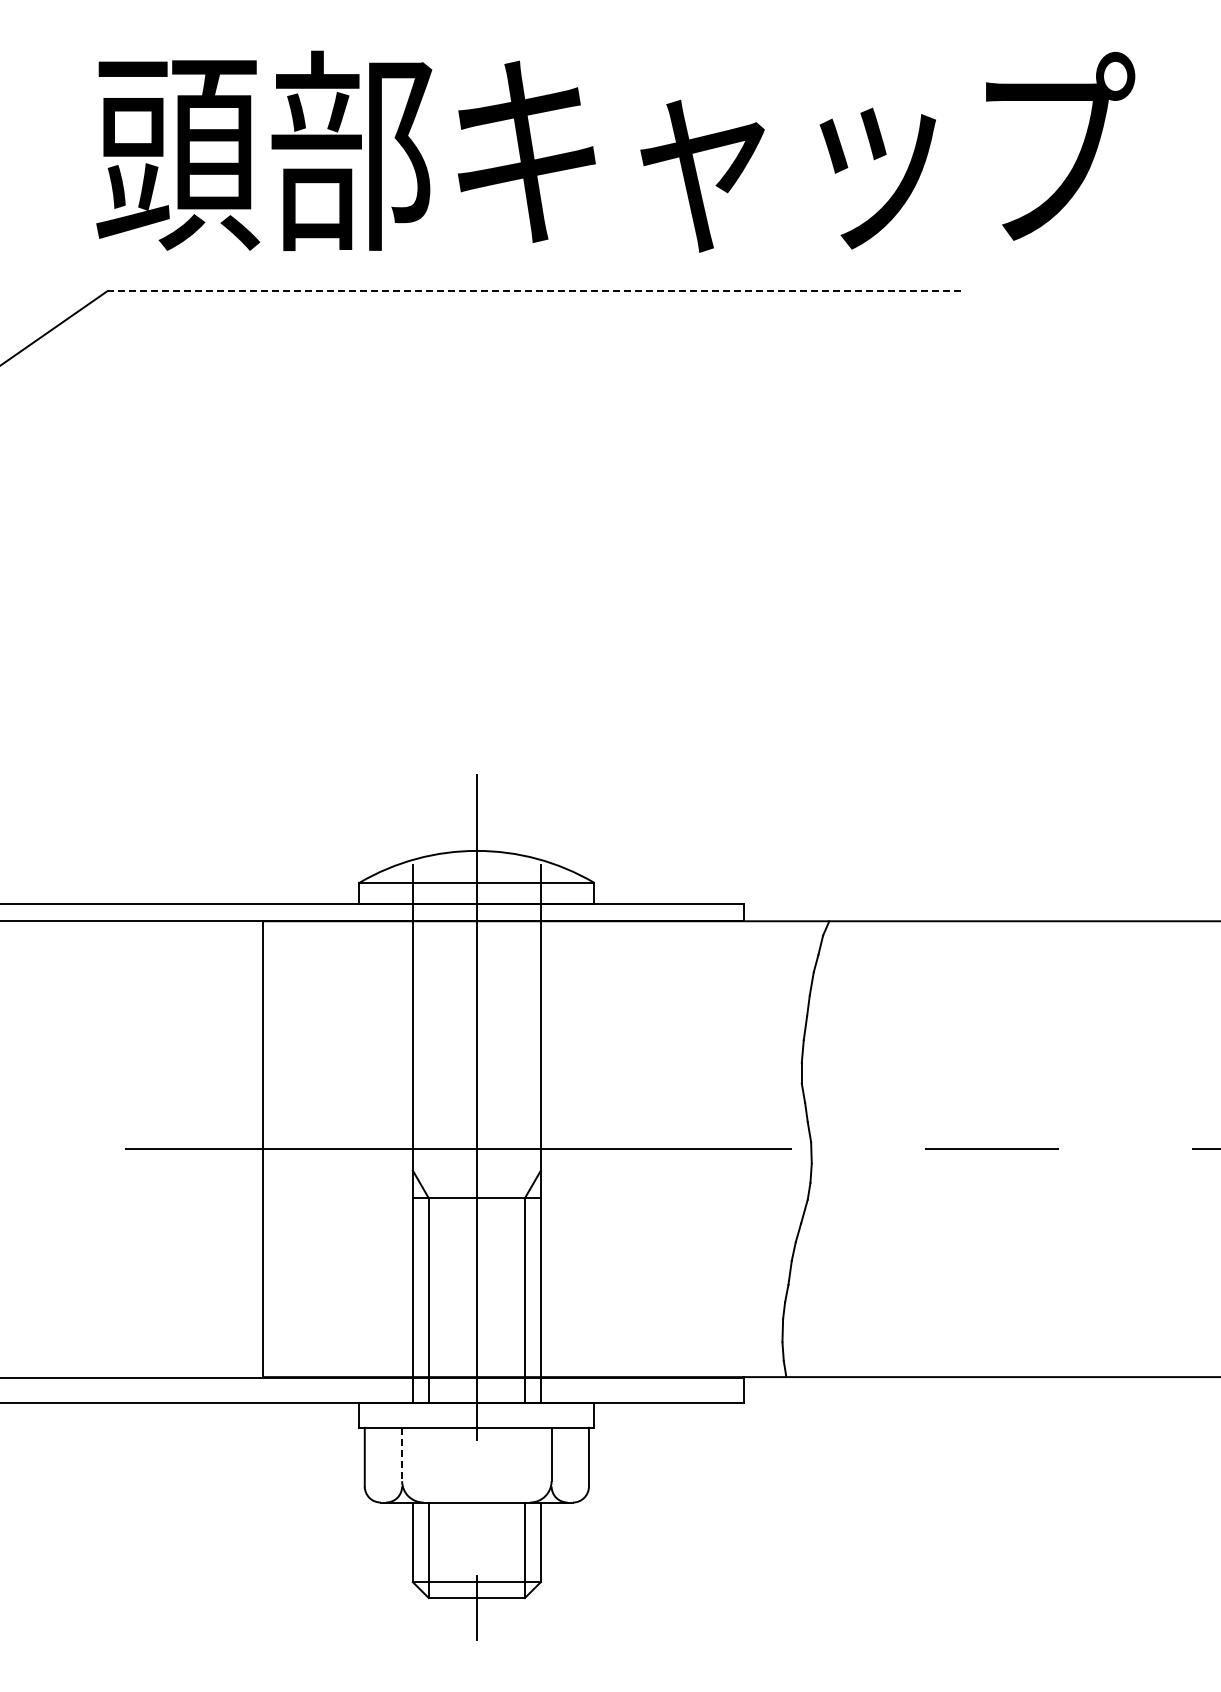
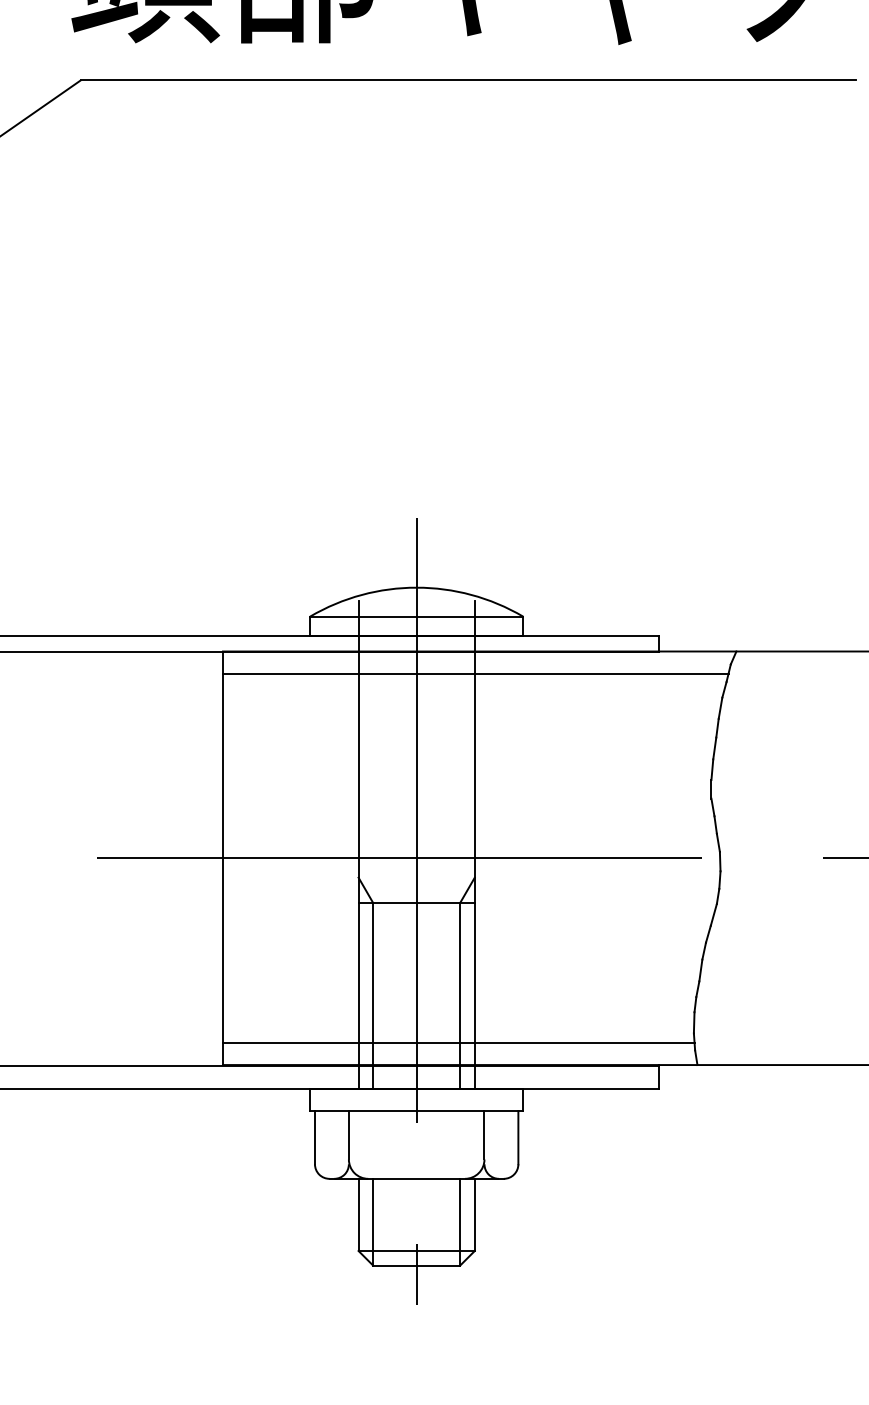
line: (534, 291) -> (468, 80), dashed -> solid
line: (541, 945) -> (475, 673), added
line: (523, 1352) -> (458, 1042), added
line: (402, 1454) -> (349, 1135), dashed -> solid

